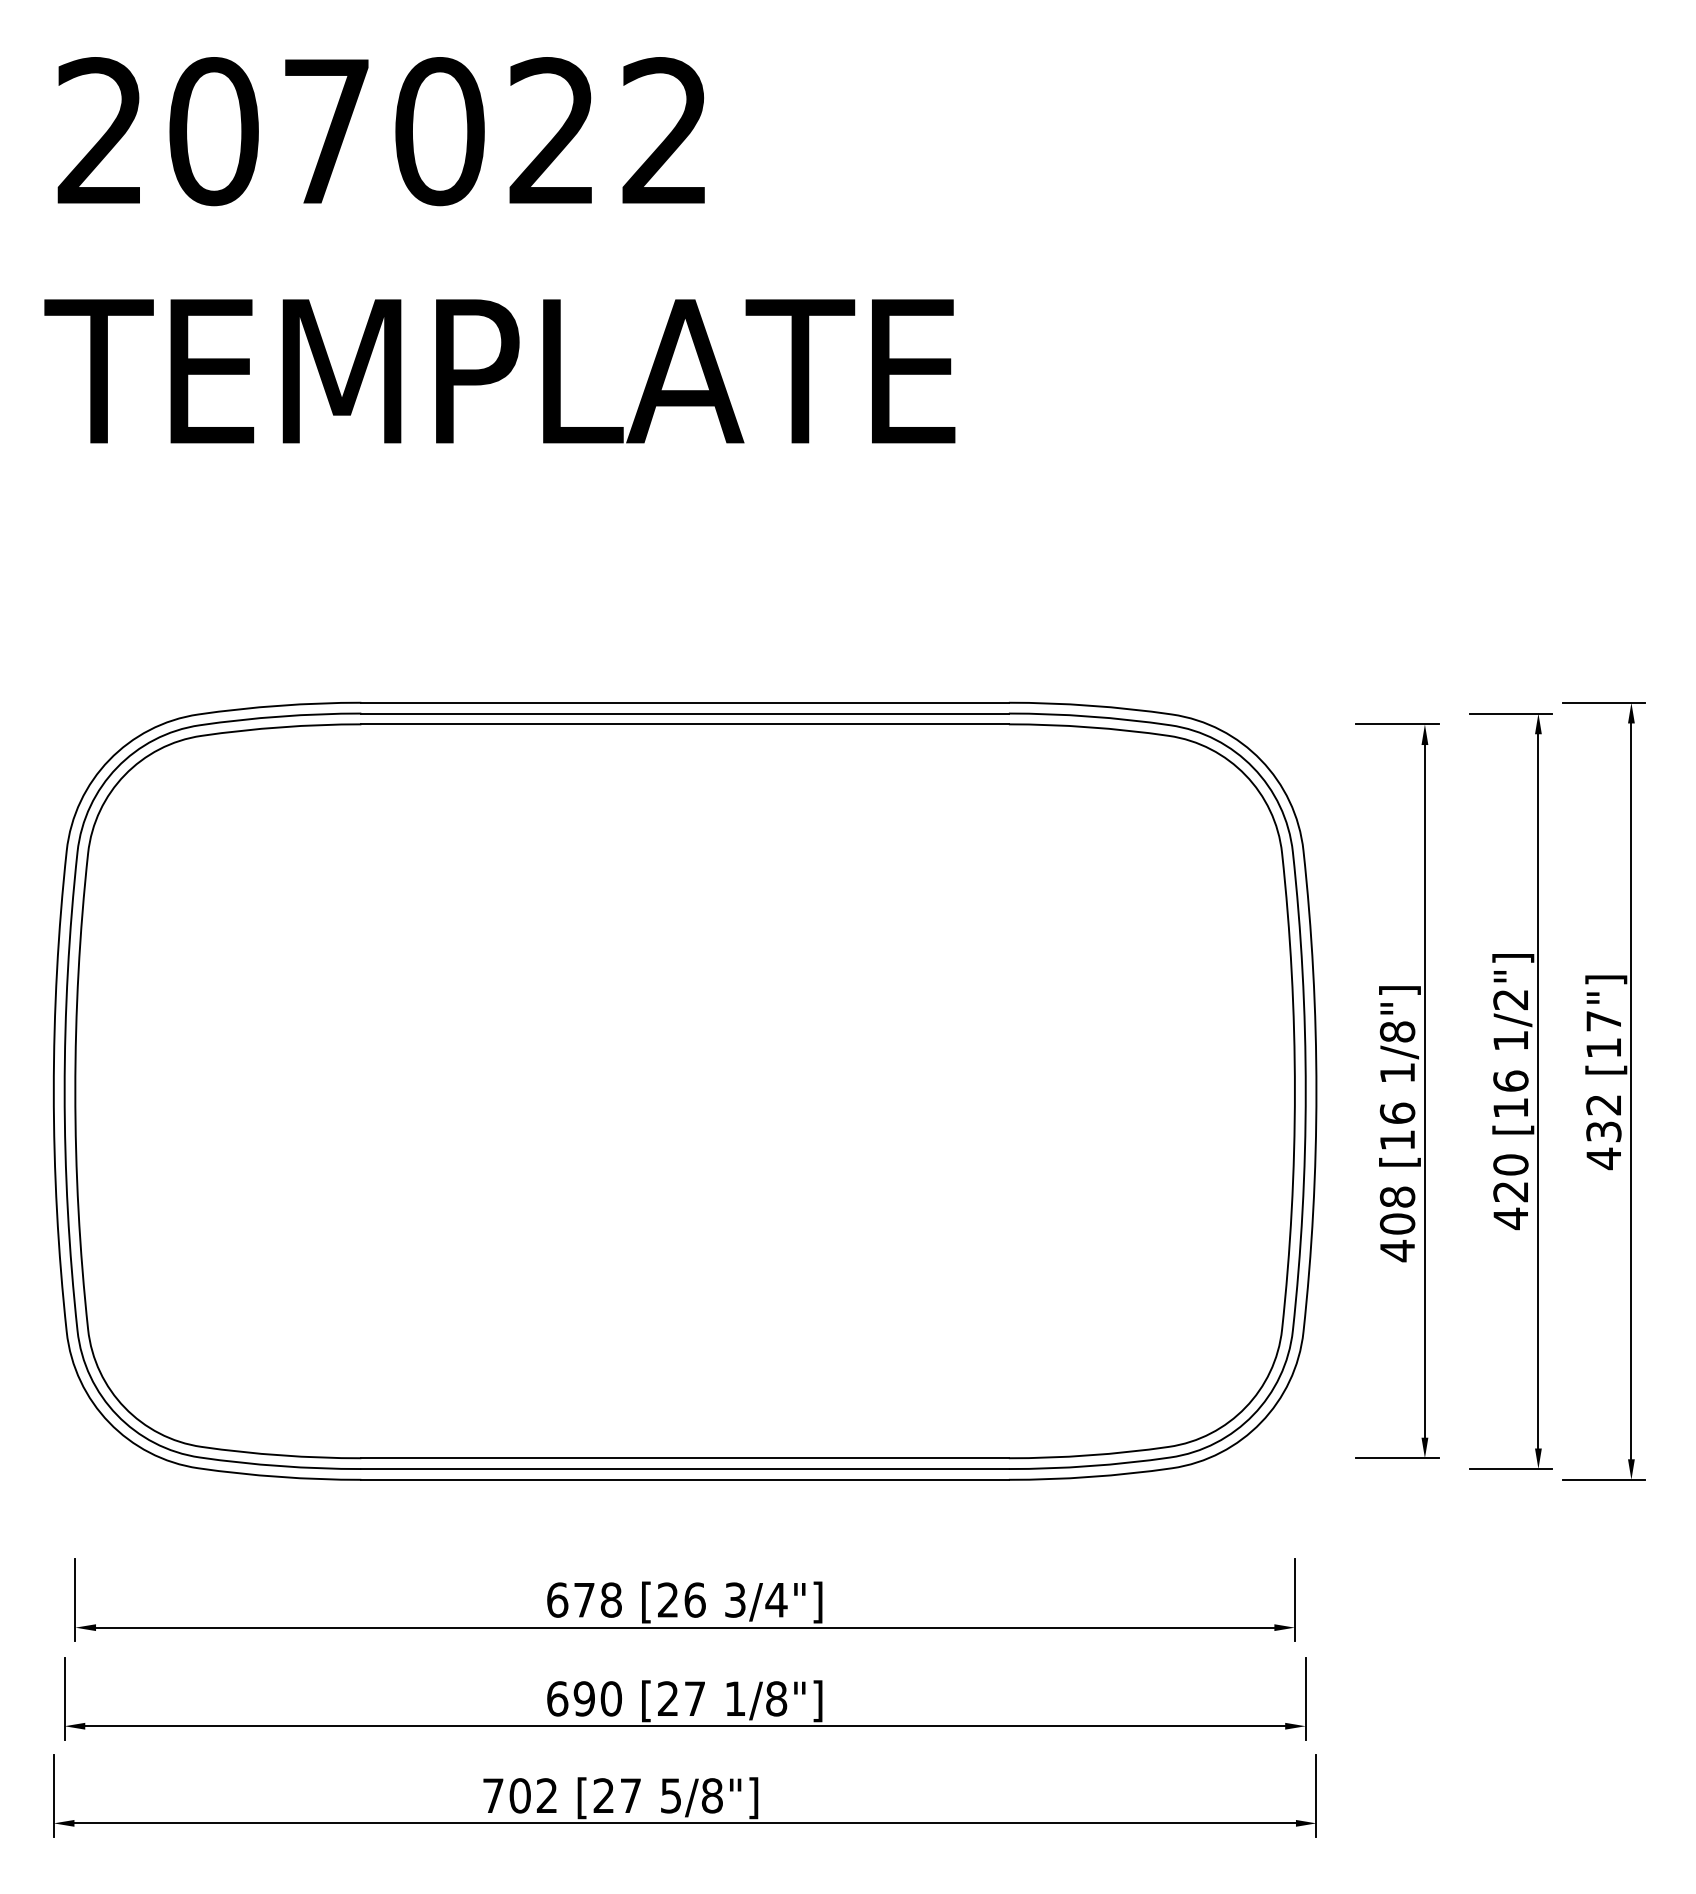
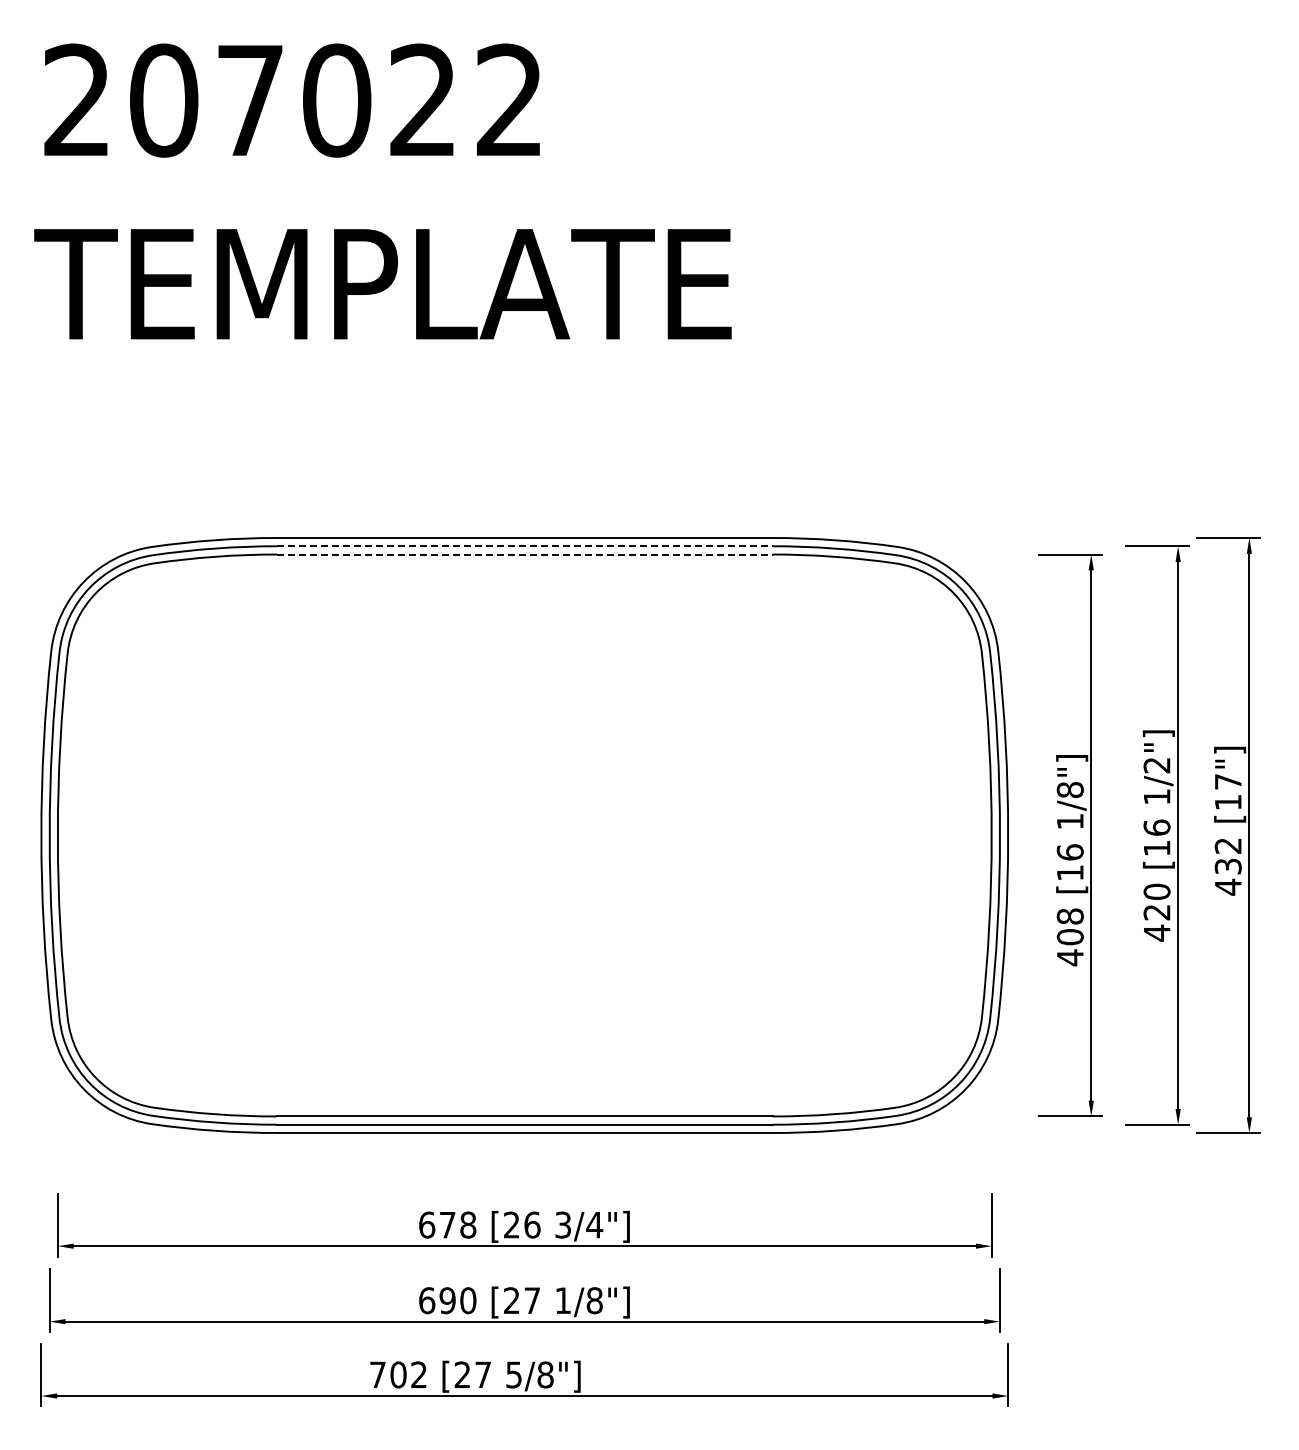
line: (684, 713) -> (524, 546), solid -> dashed
line: (684, 724) -> (524, 554), solid -> dashed

